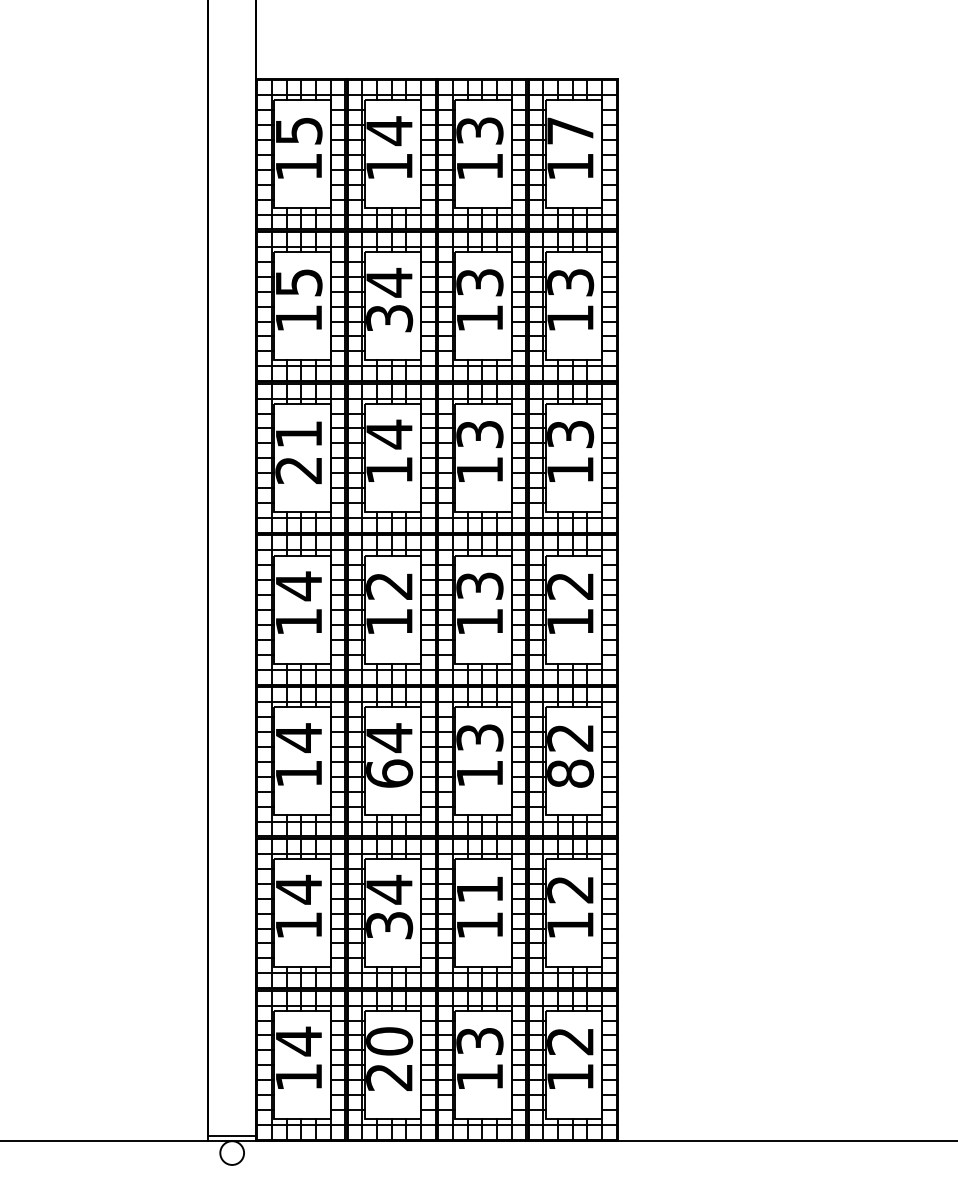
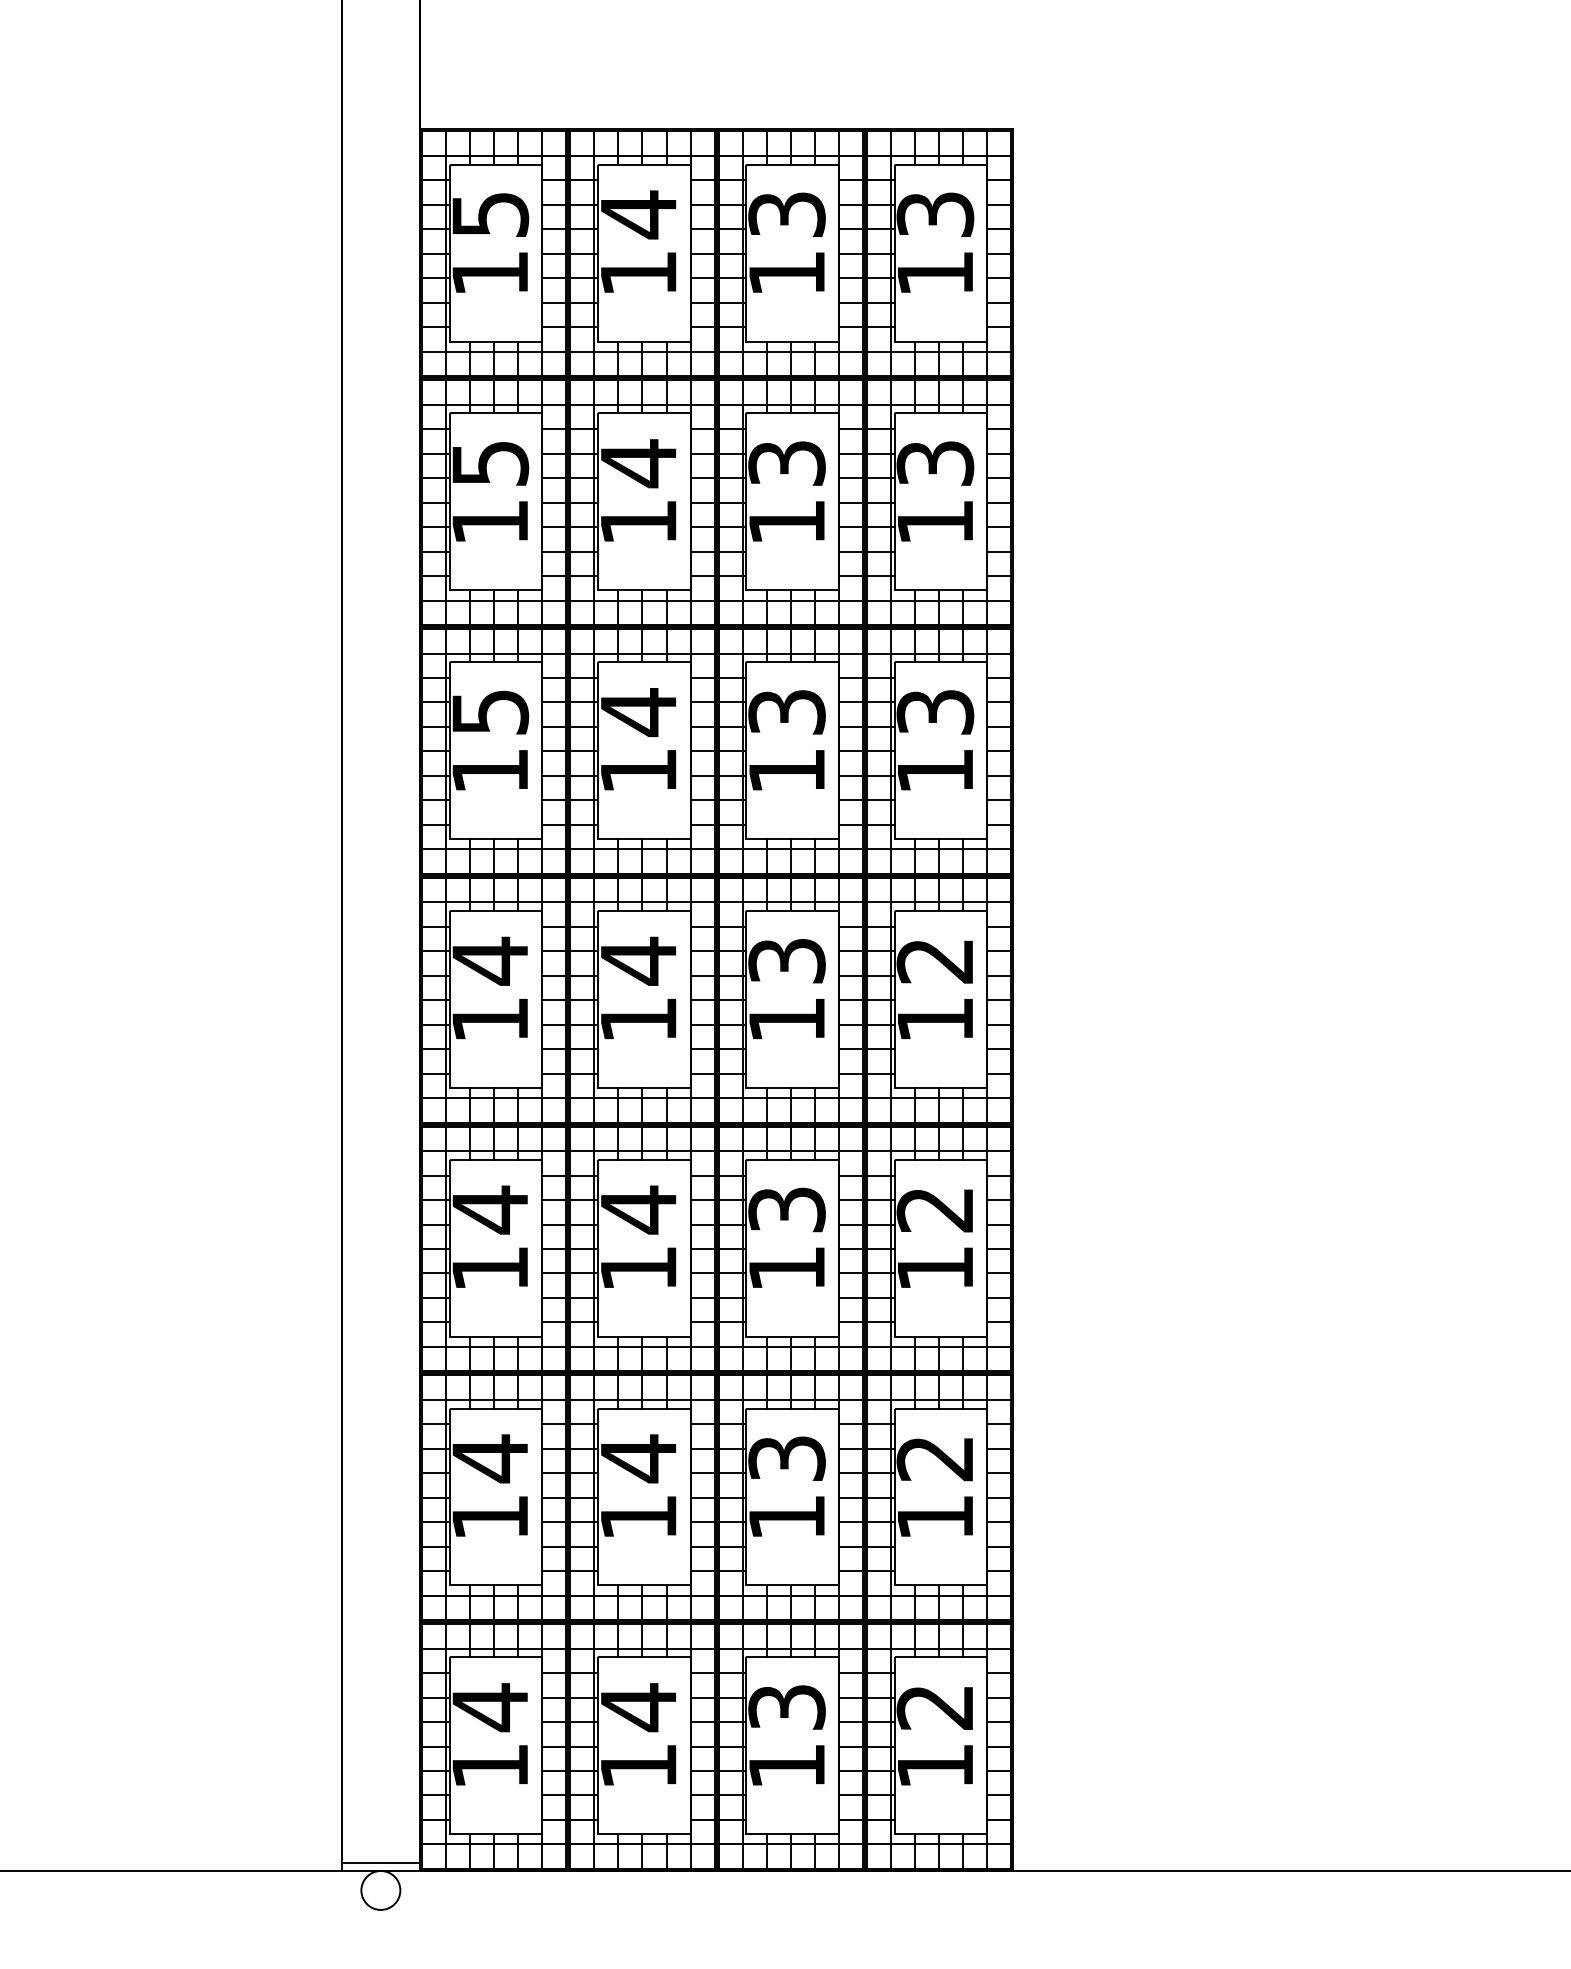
text: (570, 130) -> (935, 213), 17 -> 13
text: (389, 318) -> (638, 522), 34 -> 14
text: (298, 452) -> (489, 741), 21 -> 15
text: (389, 586) -> (638, 961), 12 -> 14
text: (389, 773) -> (638, 1268), 64 -> 14
text: (570, 773) -> (935, 1268), 82 -> 12
text: (479, 889) -> (786, 1458), 11 -> 13
text: (389, 925) -> (638, 1517), 34 -> 14
text: (389, 1058) -> (638, 1735), 20 -> 14

